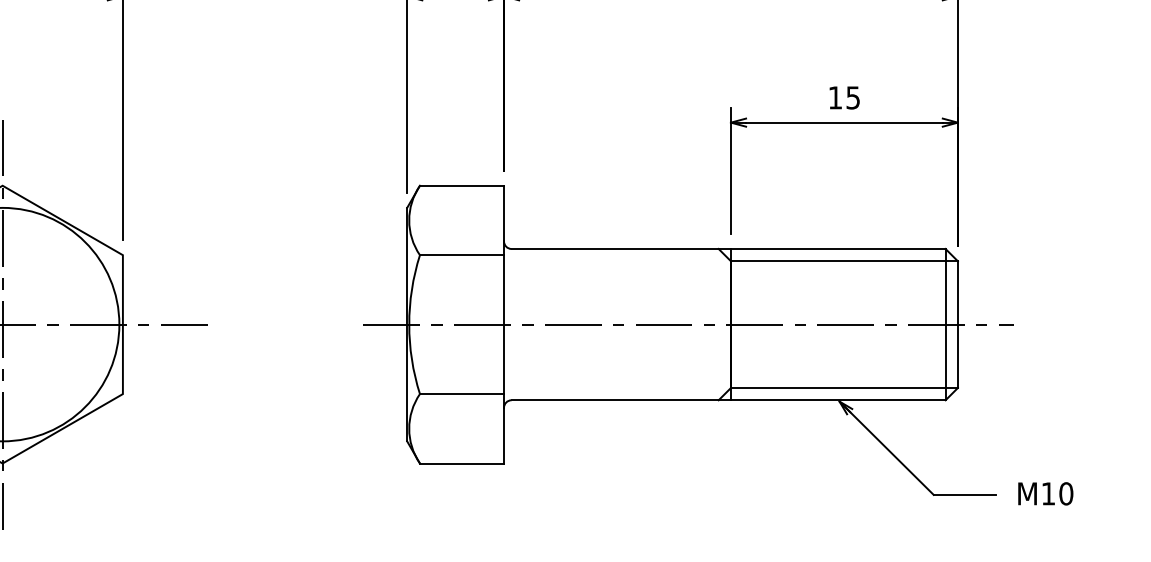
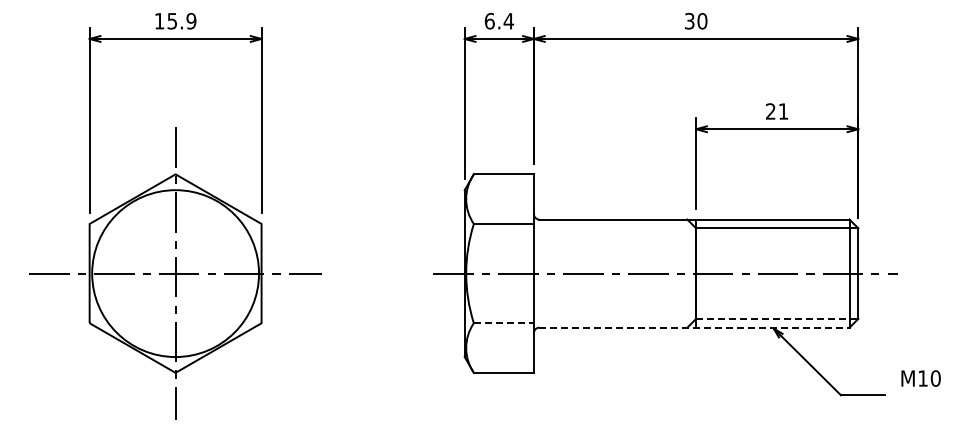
text: (844, 97) -> (777, 111), 15 -> 21
line: (844, 387) -> (777, 318), solid -> dashed
line: (462, 394) -> (504, 323), solid -> dashed
line: (728, 400) -> (694, 327), solid -> dashed
text: (1044, 493) -> (920, 378), moved

